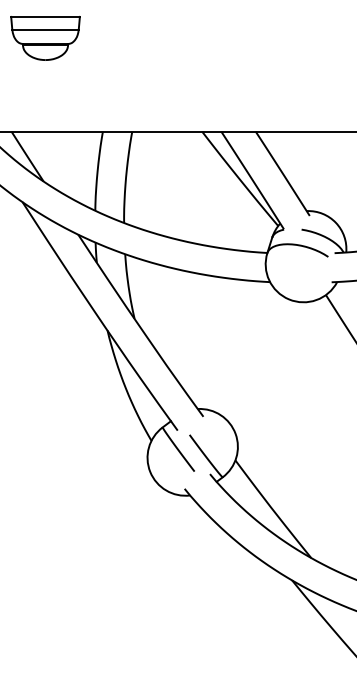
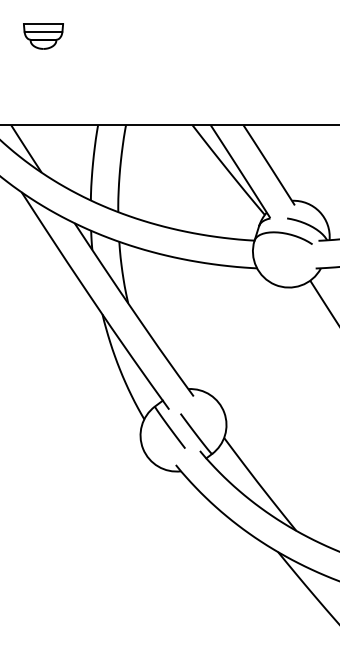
part: (45, 38) -> (43, 36), size x0.6

